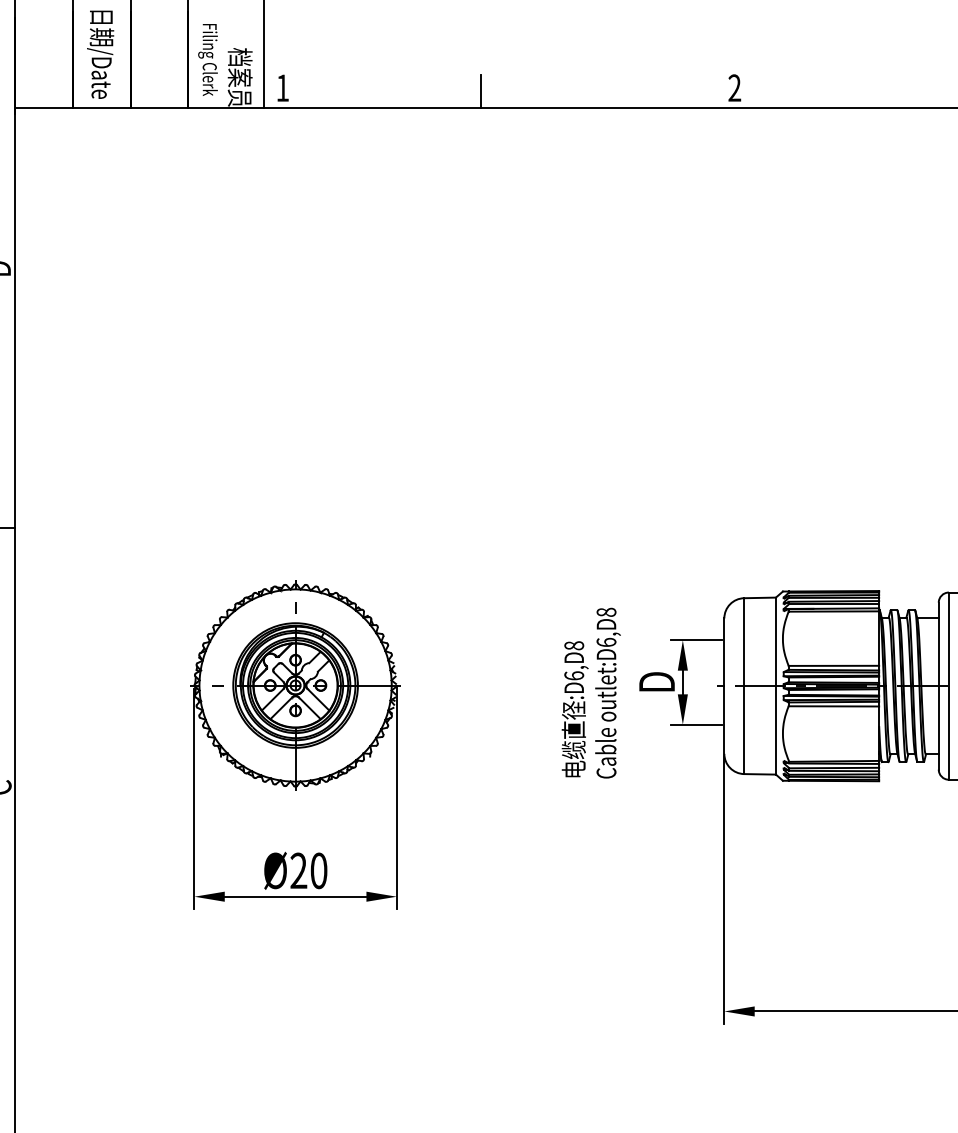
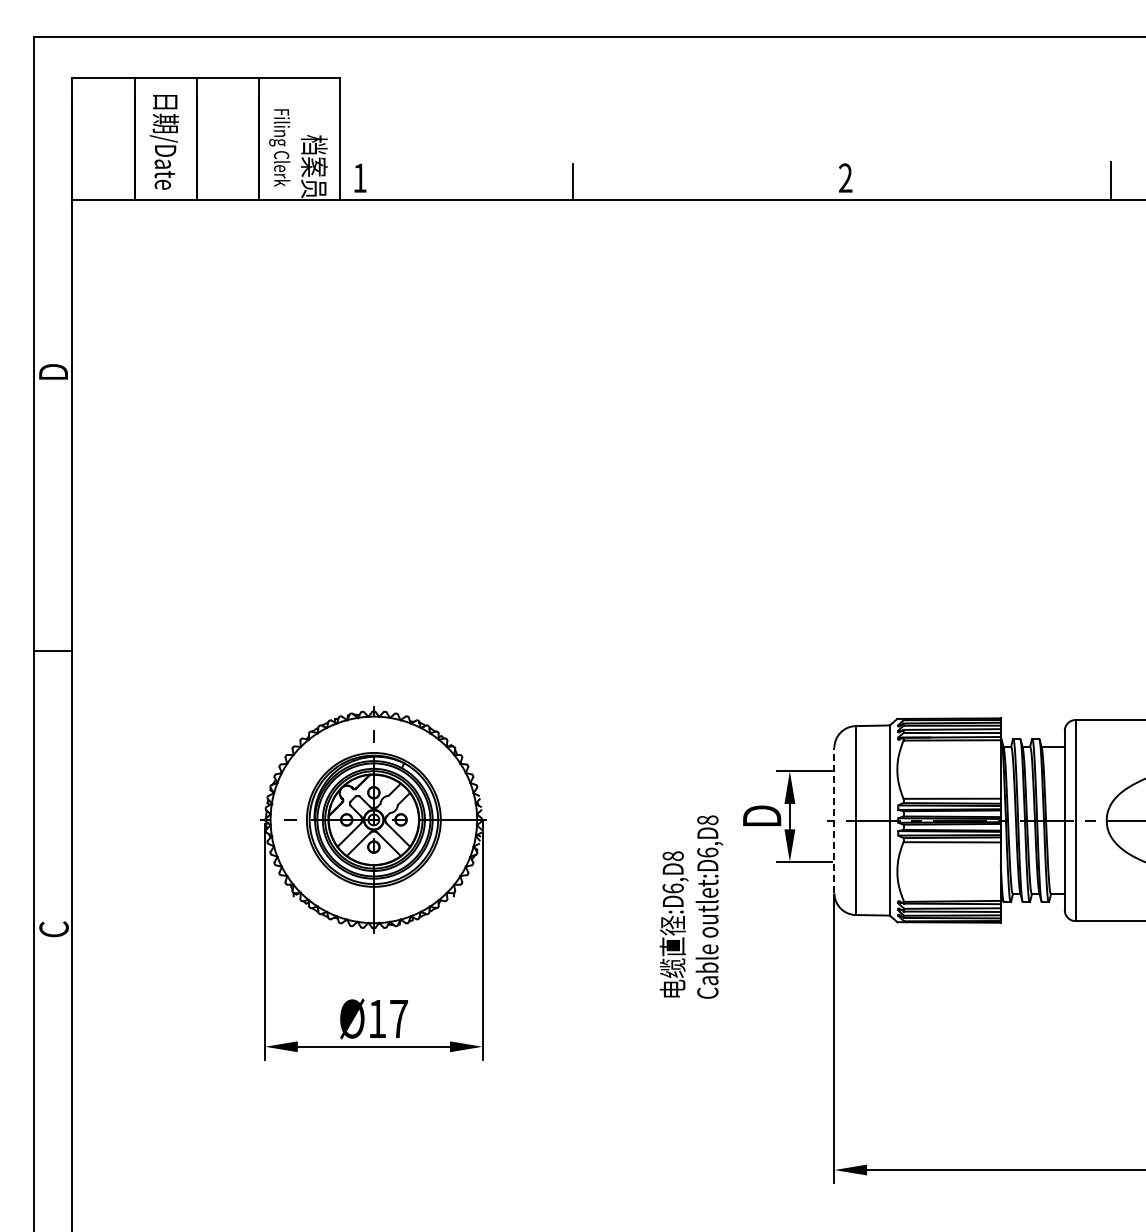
line: (724, 686) -> (834, 820), solid -> dashed
text: (591, 692) -> (691, 906), moved
text: (309, 870) -> (388, 1018), 20 -> 17

